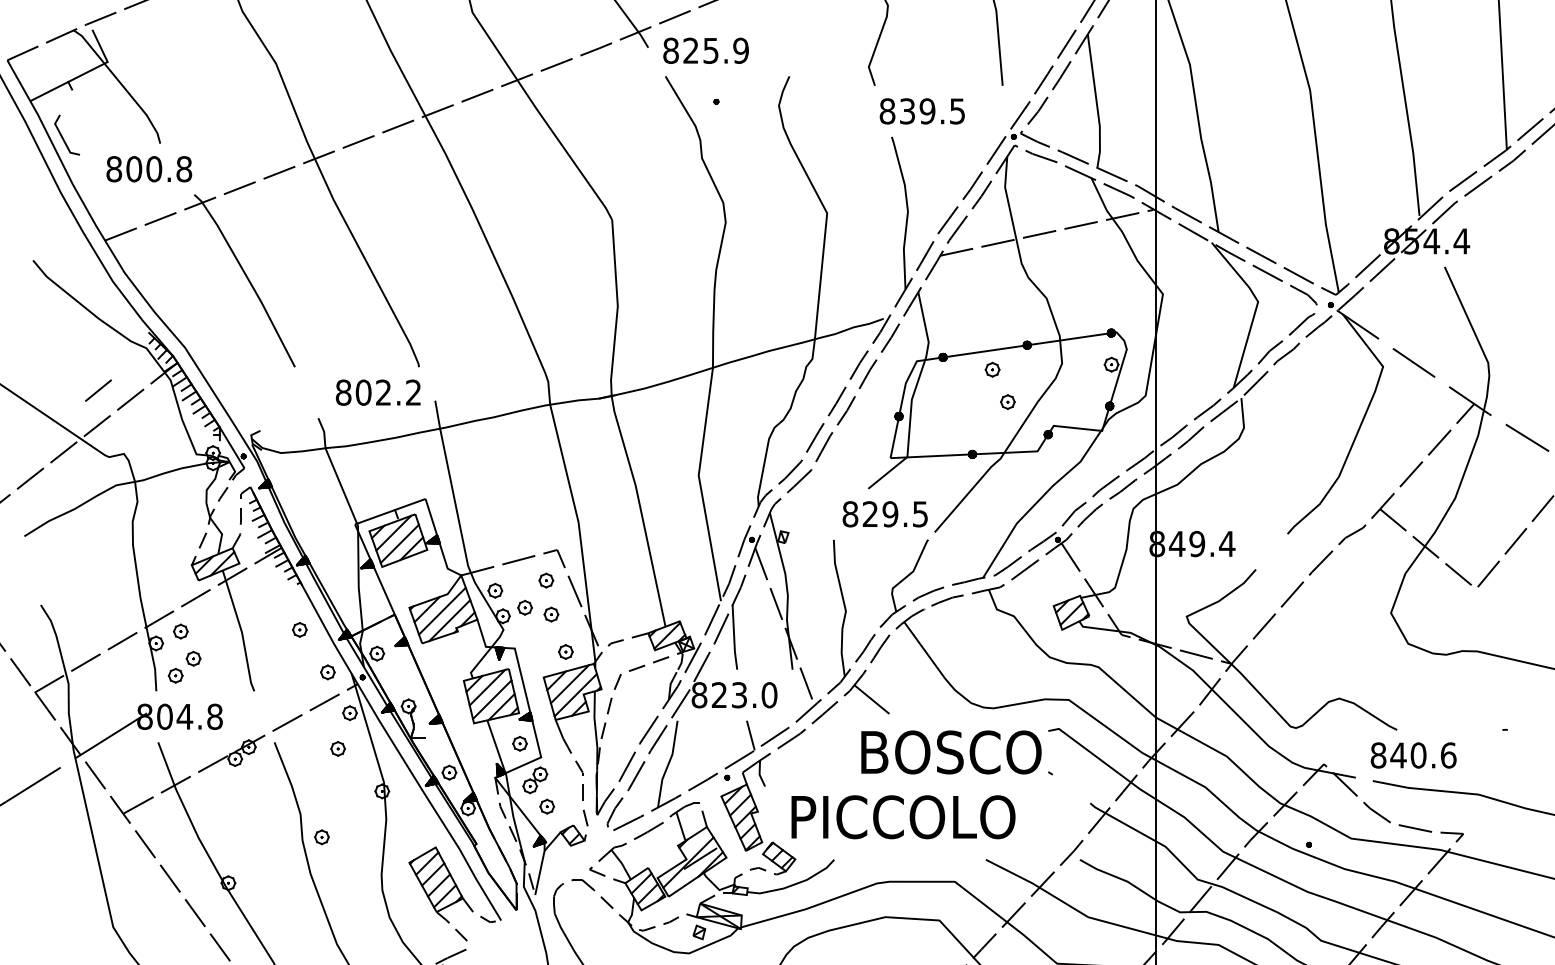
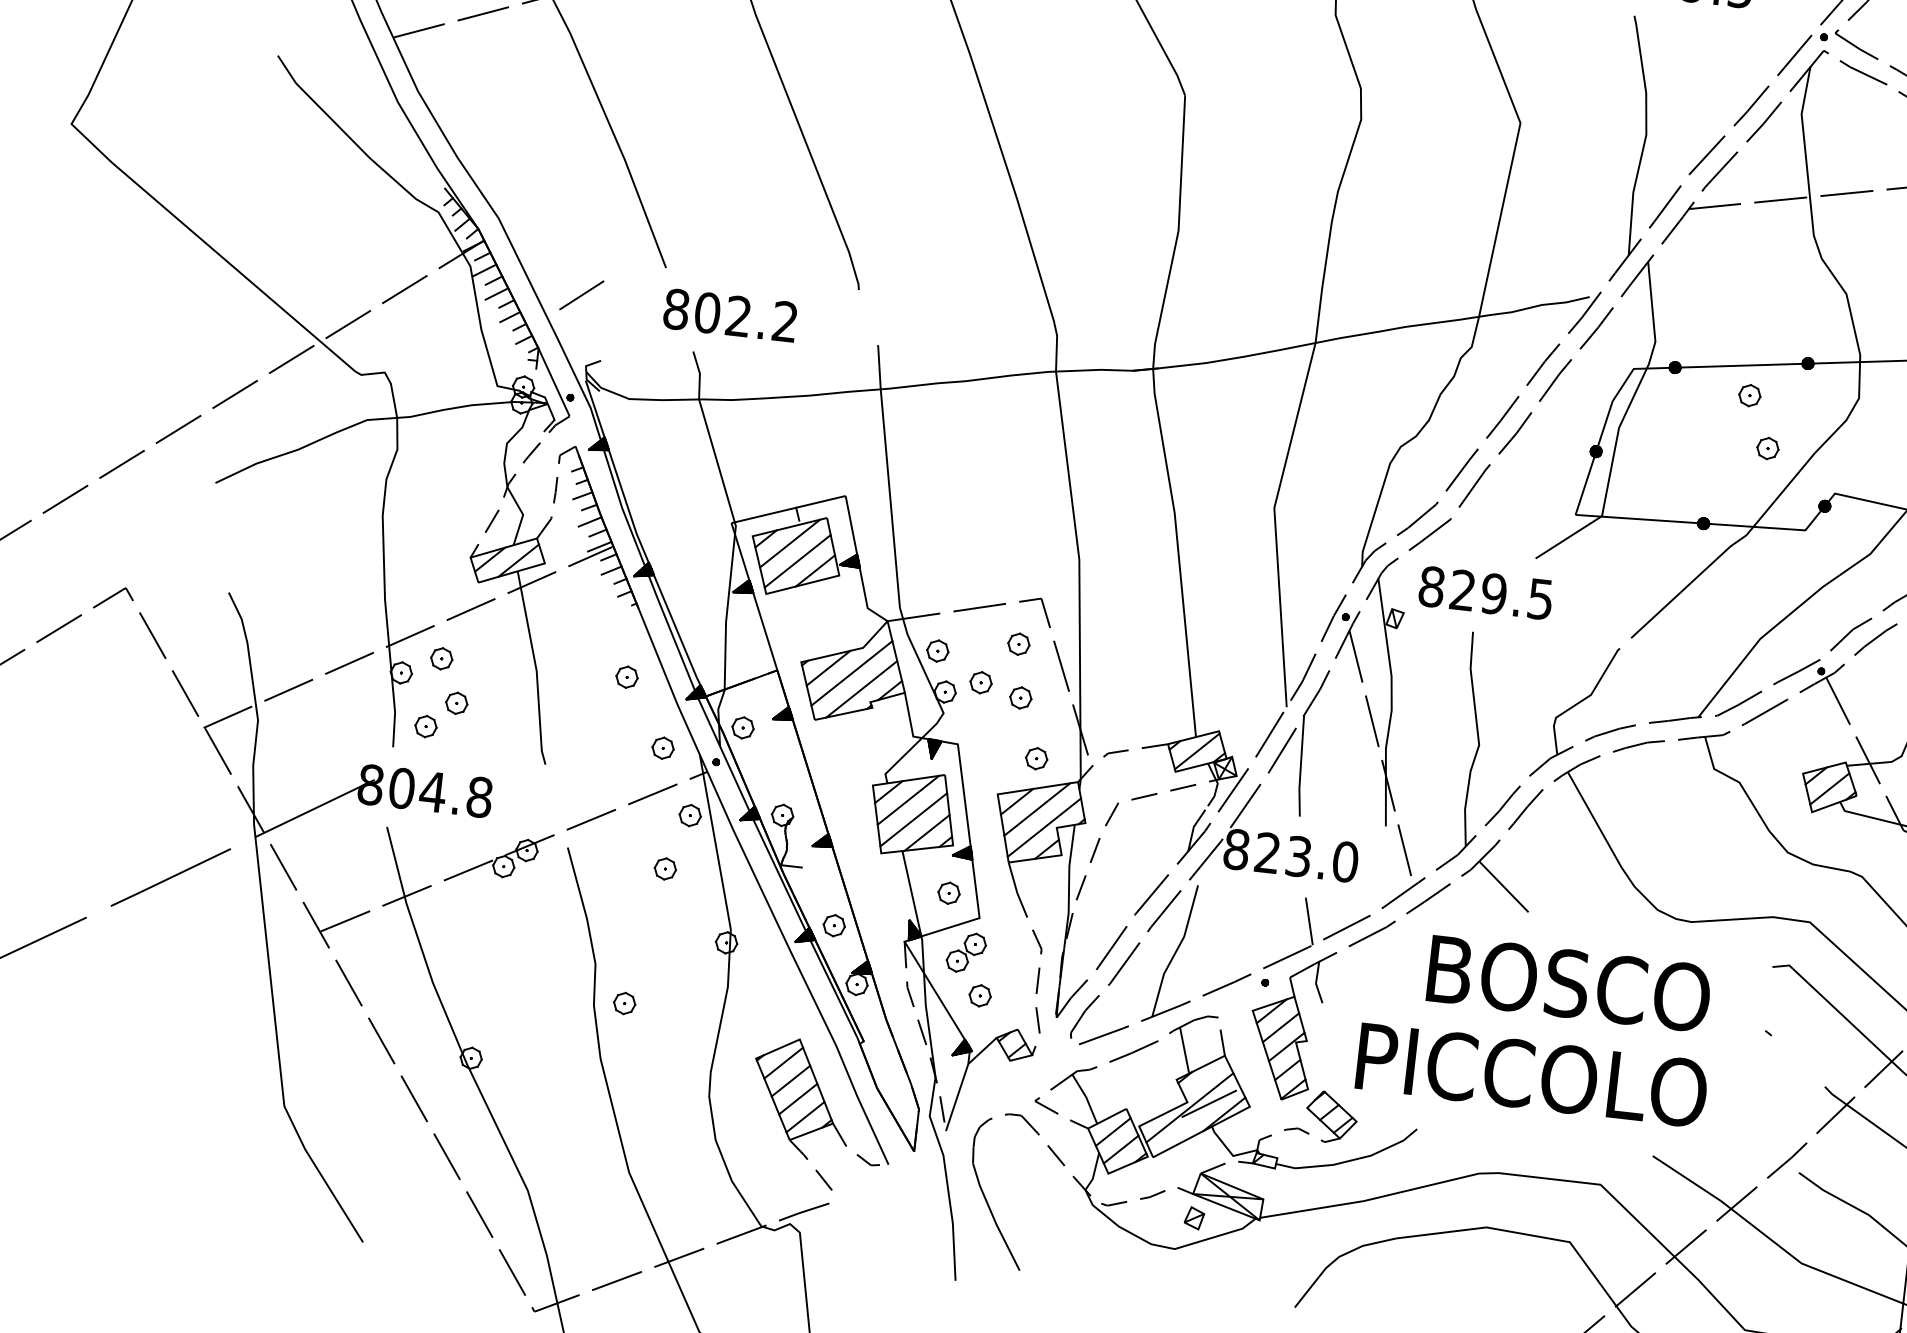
line: (98, 390) -> (581, 295), moved
text: (377, 392) -> (729, 315), moved
text: (884, 514) -> (1484, 593), moved
text: (951, 752) -> (1569, 983), moved

